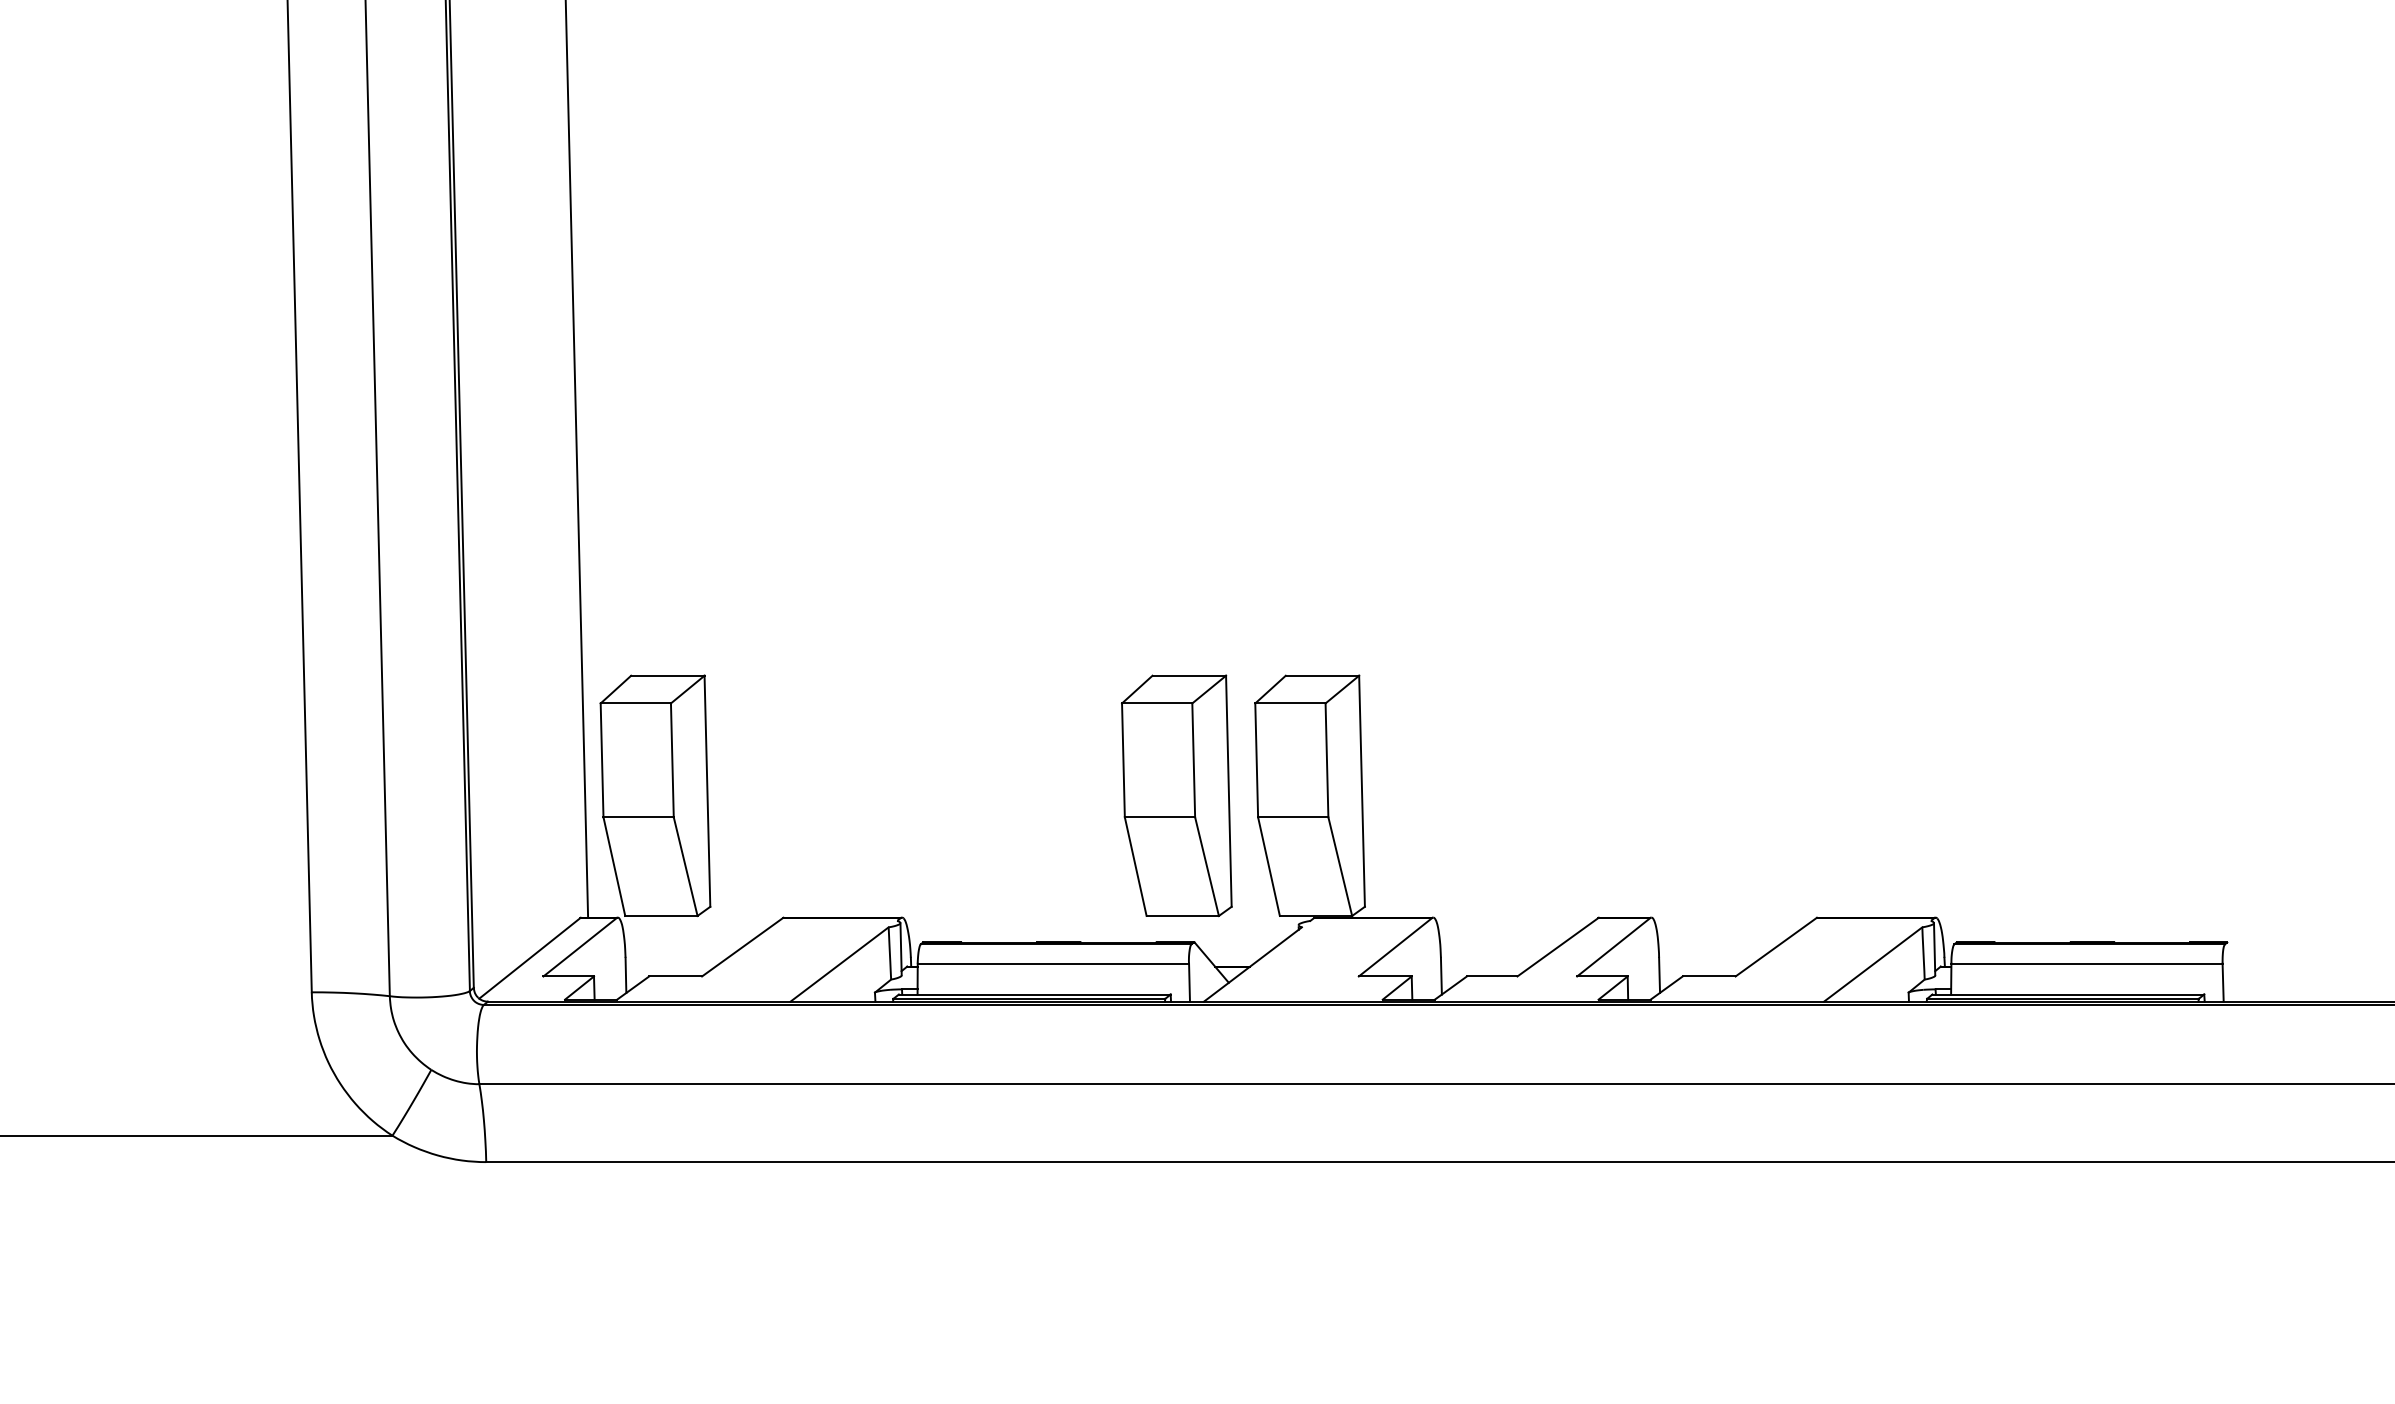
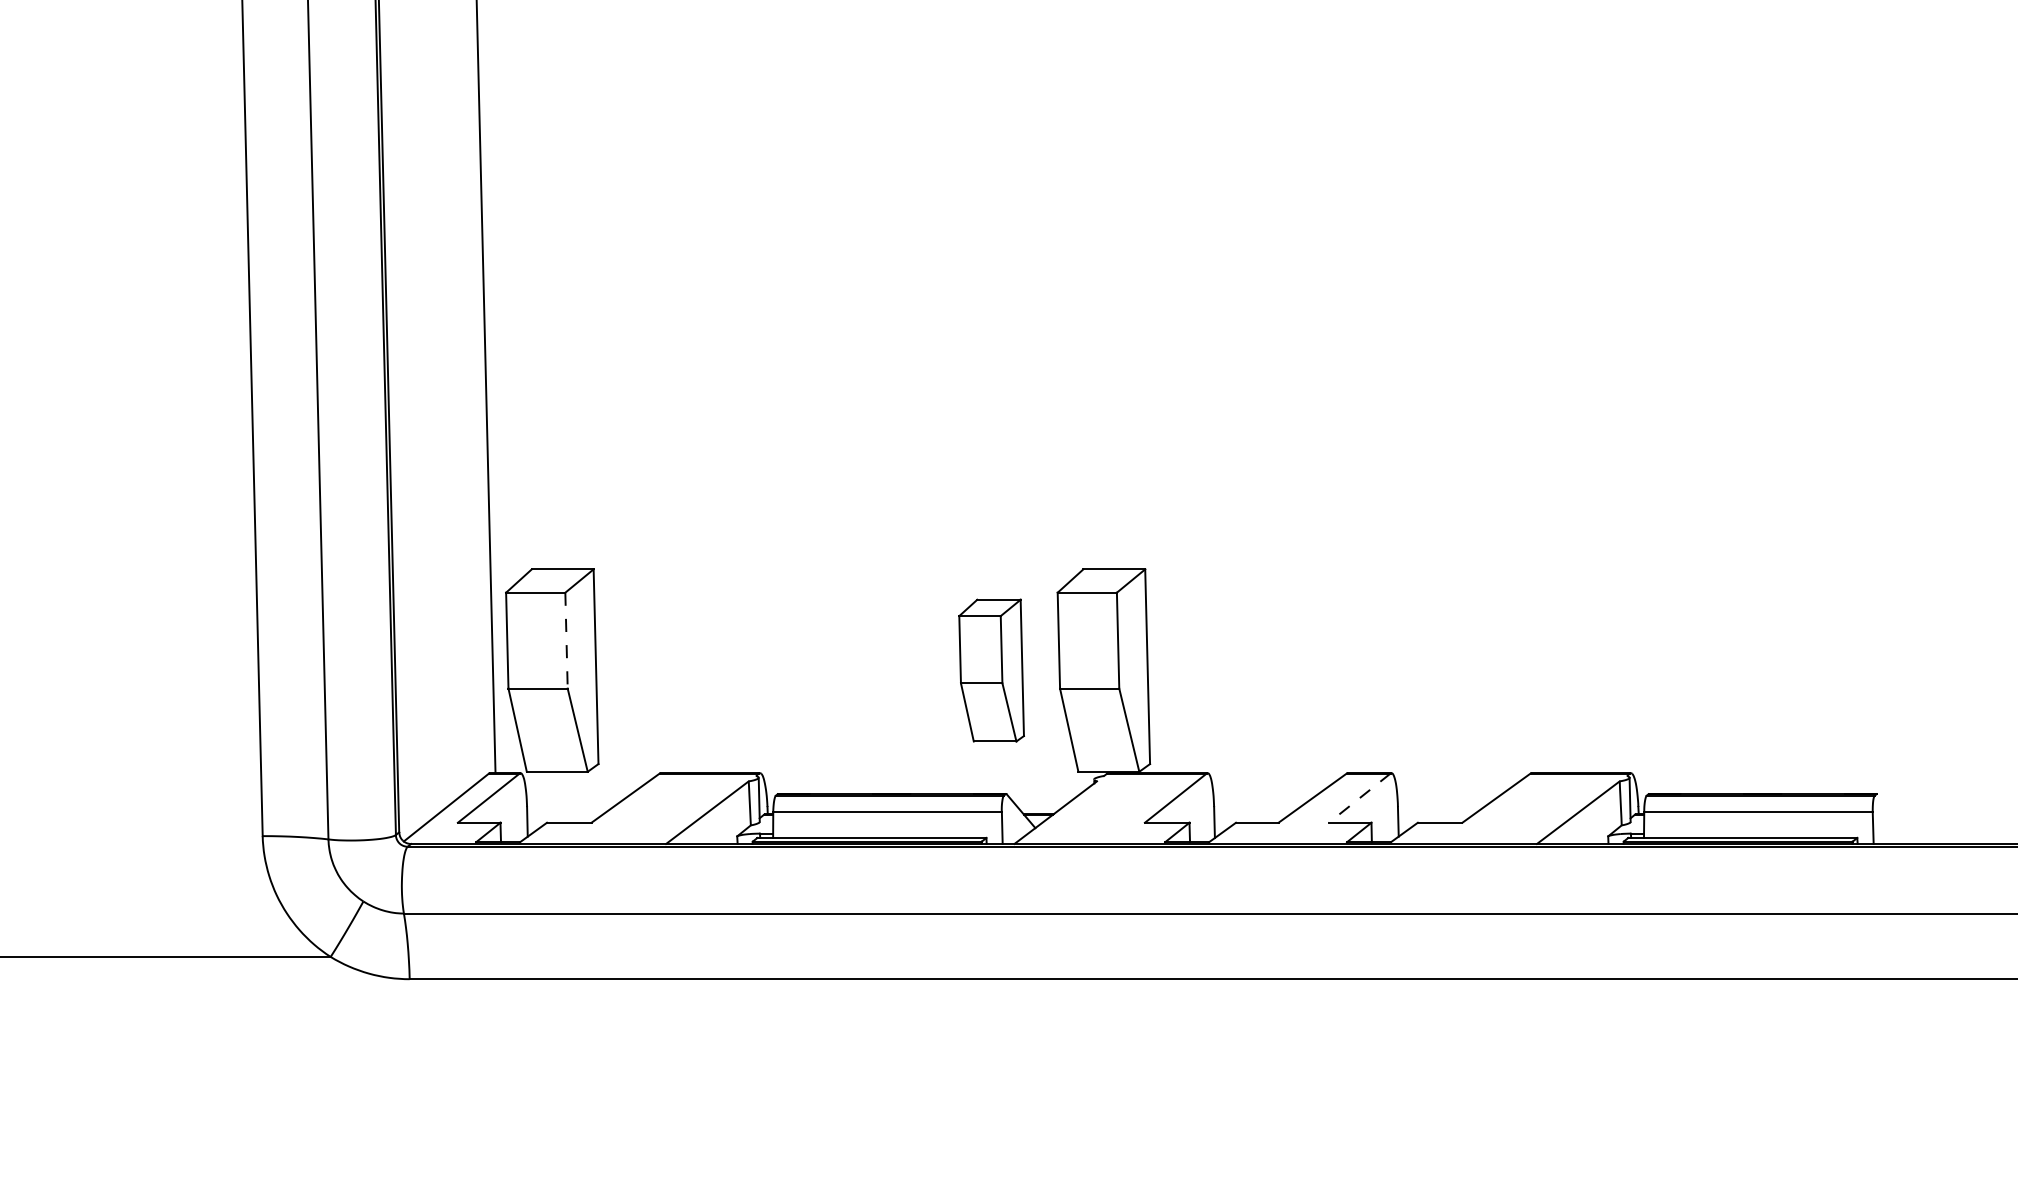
line: (672, 760) -> (566, 640), solid -> dashed
part: (1176, 795) -> (991, 670), size x0.7
line: (1613, 947) -> (1359, 798), solid -> dashed

